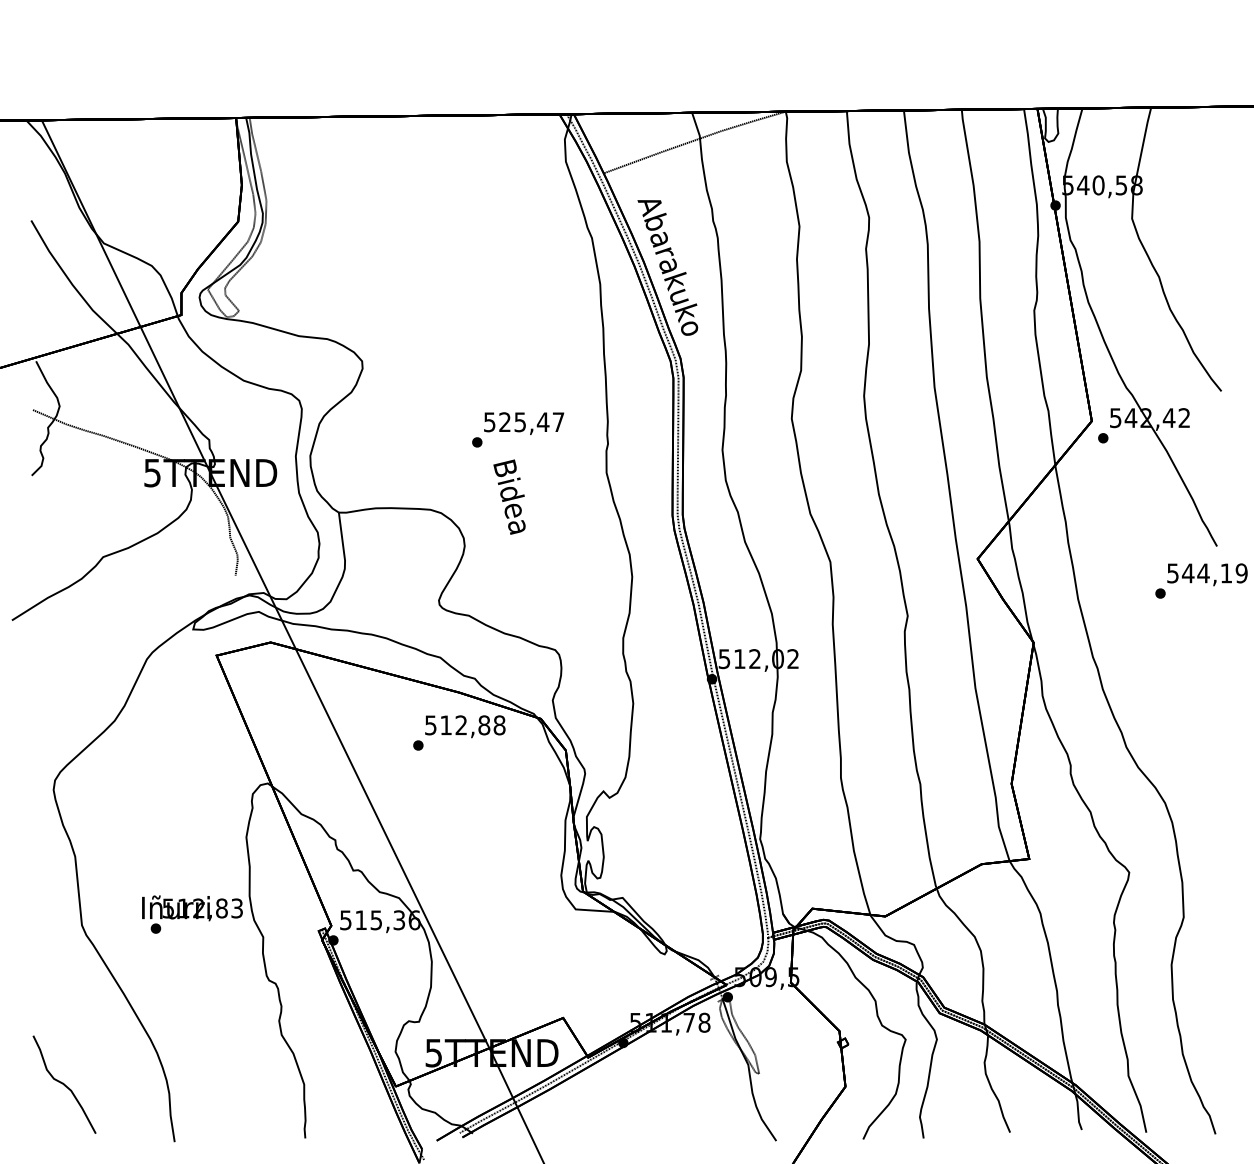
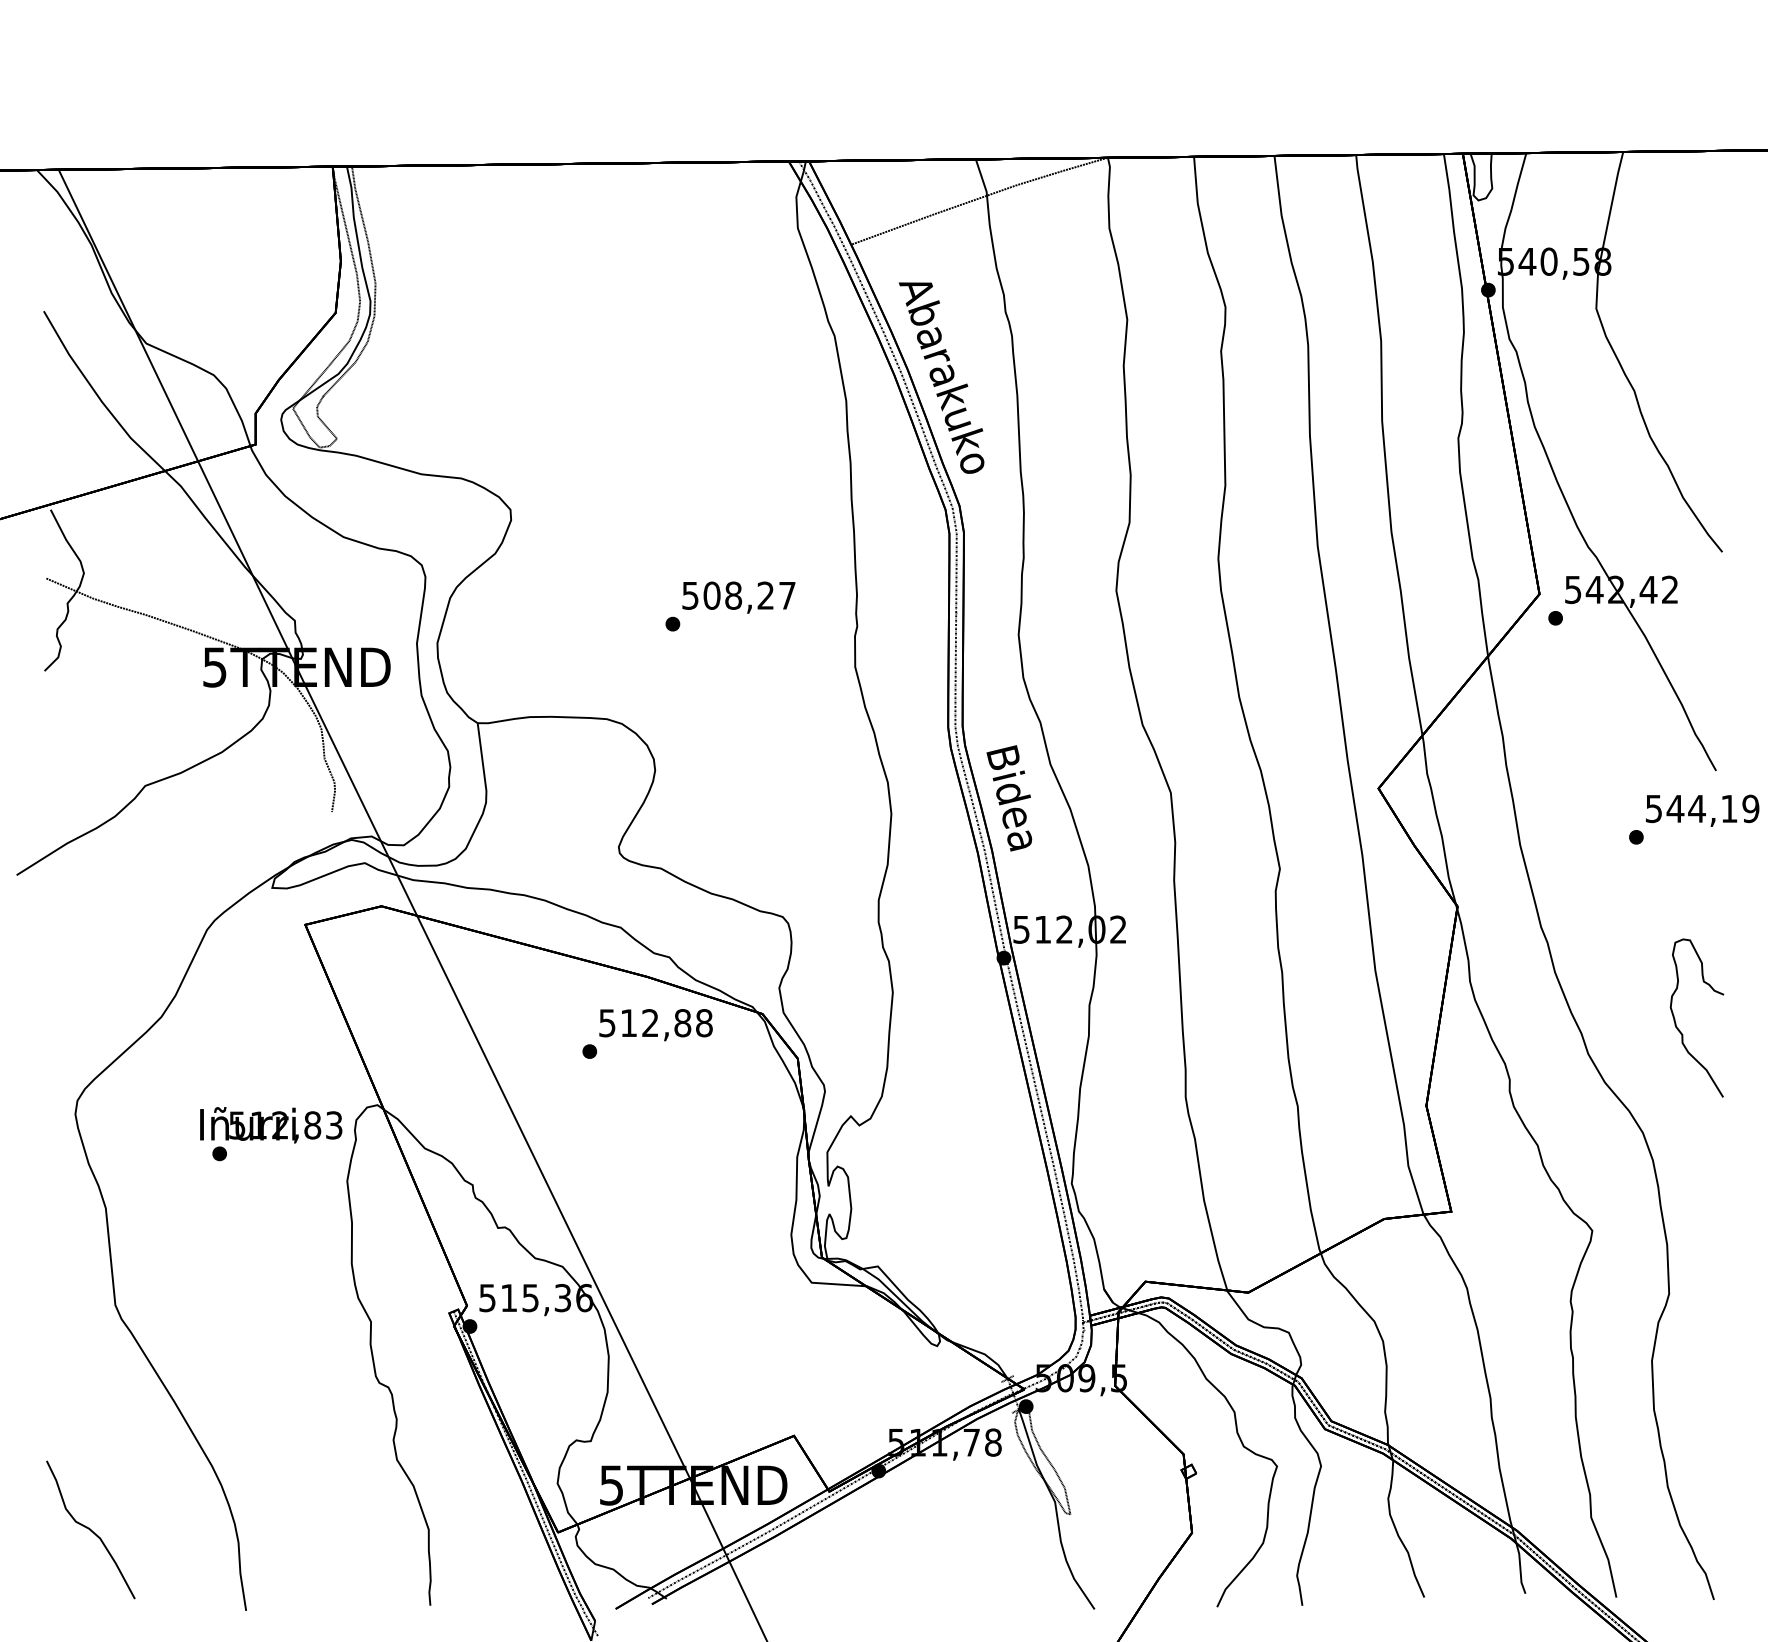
text: (523, 422) -> (738, 595), 525,47 -> 508,27
text: (509, 497) -> (1009, 798), moved
curve: (1191, 730) -> (1680, 1030), added
text: (192, 914) -> (271, 1134), moved

